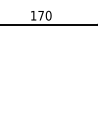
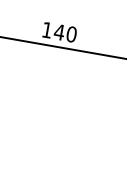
text: (41, 15) -> (60, 32), 170 -> 140

